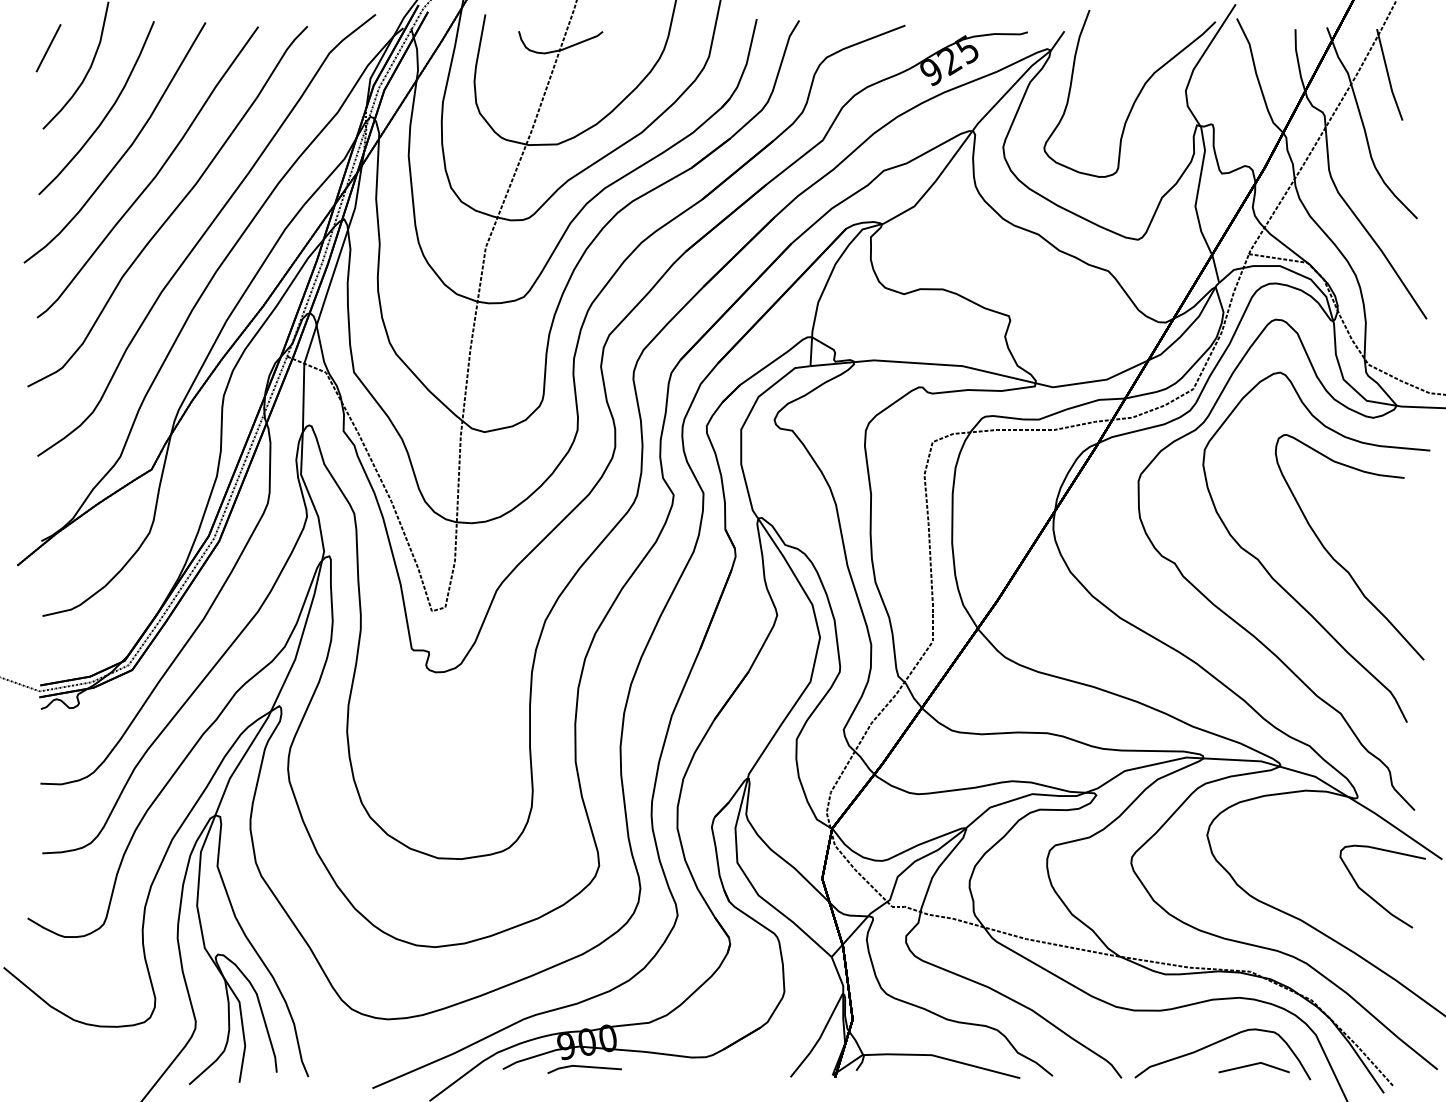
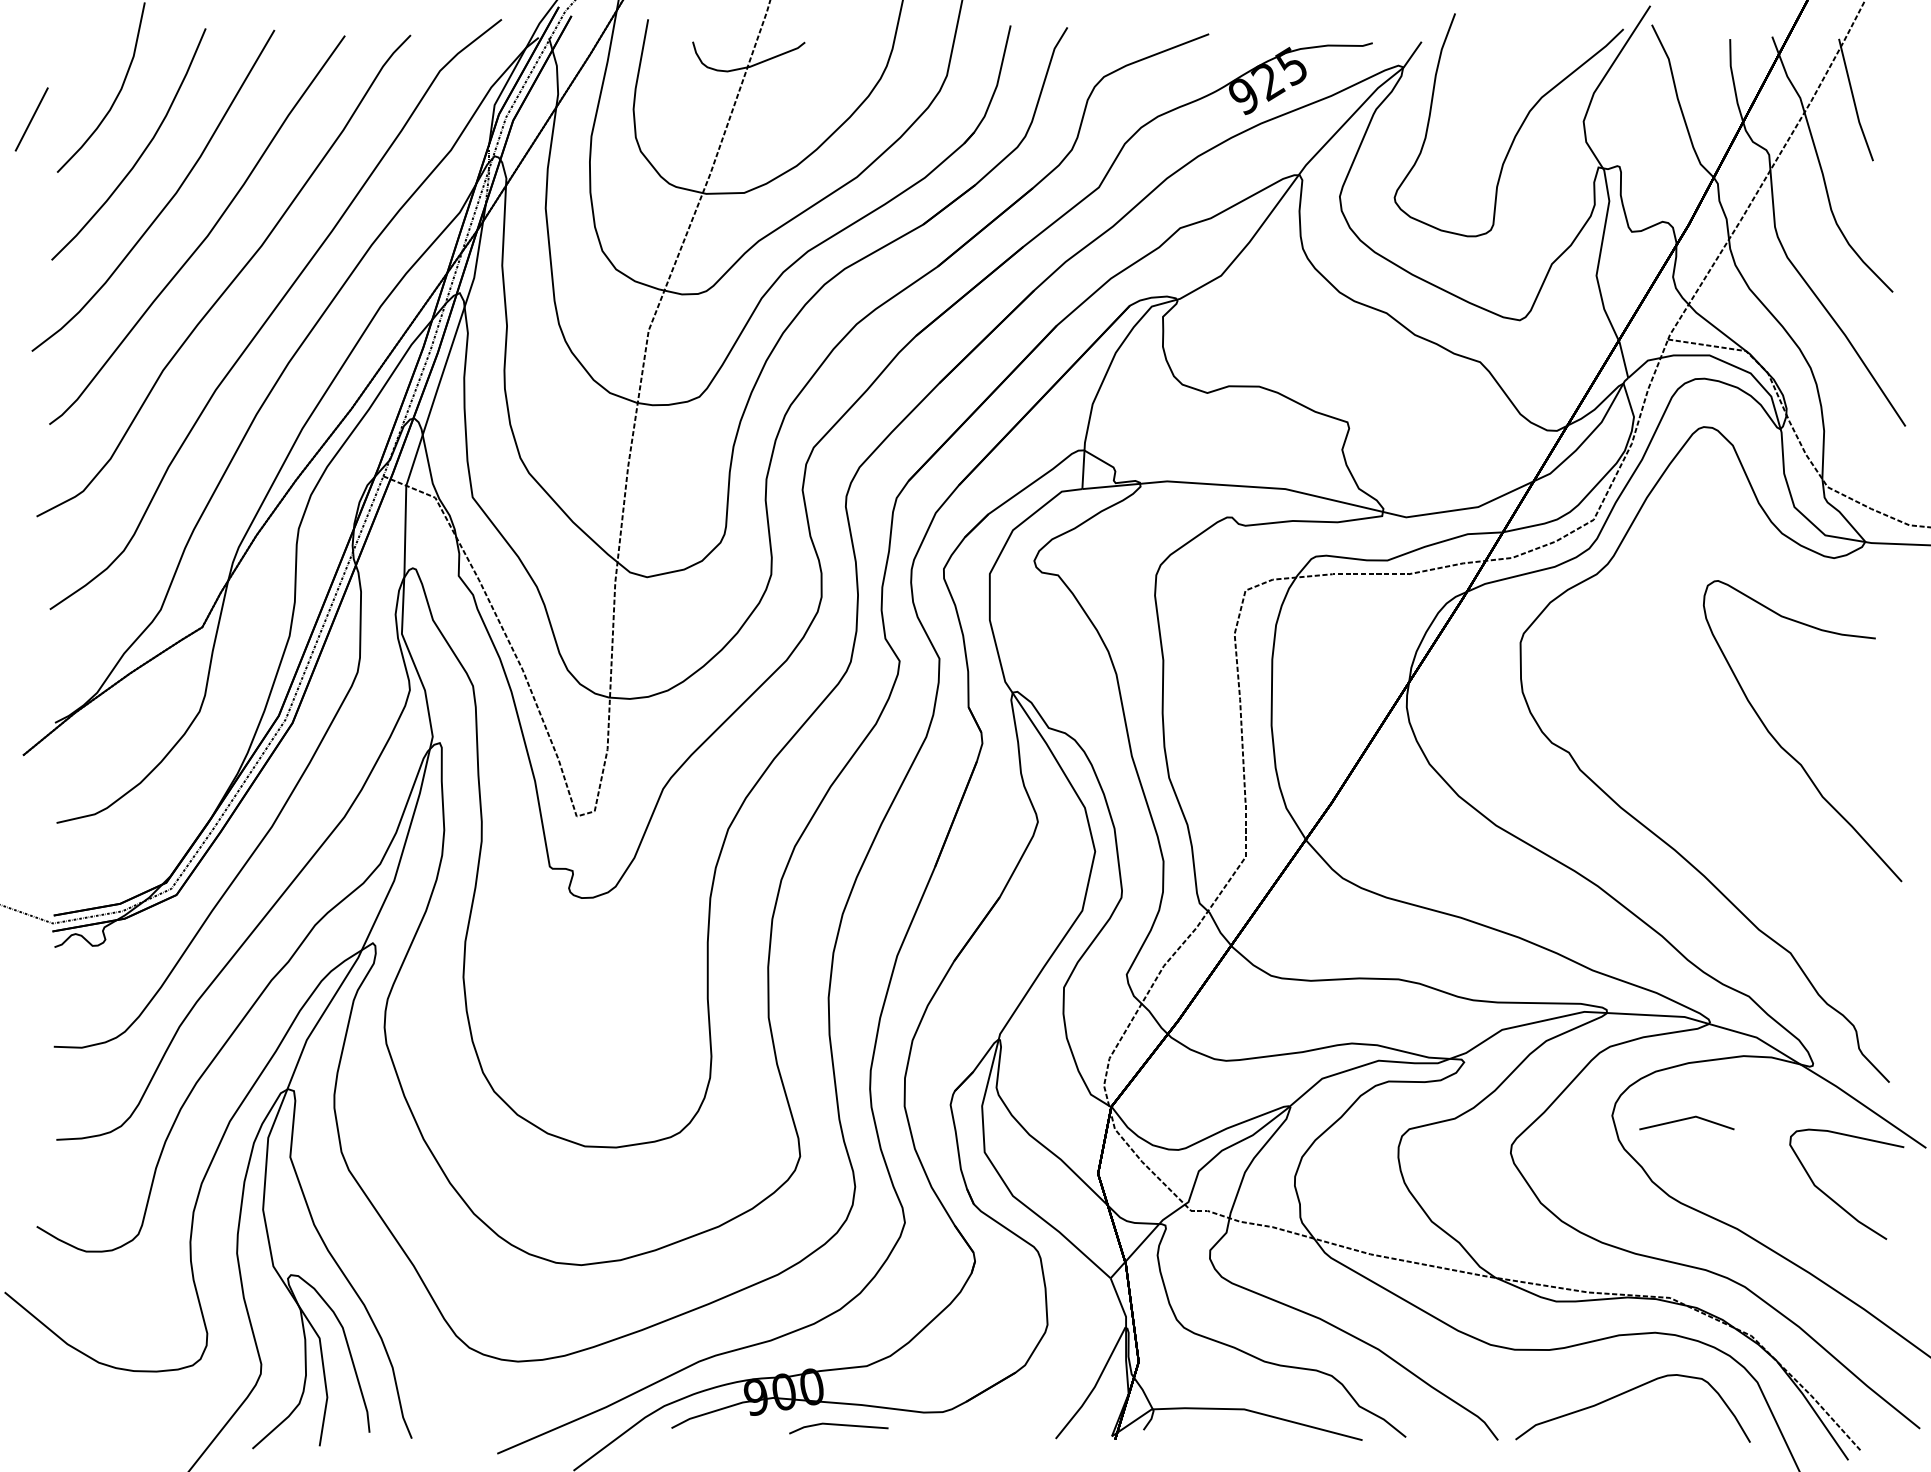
line: (48, 48) -> (31, 119), moved
curve: (1279, 583) -> (1708, 779), removed
line: (1252, 1065) -> (1684, 1120), moved
line: (584, 1067) -> (838, 1425), moved

